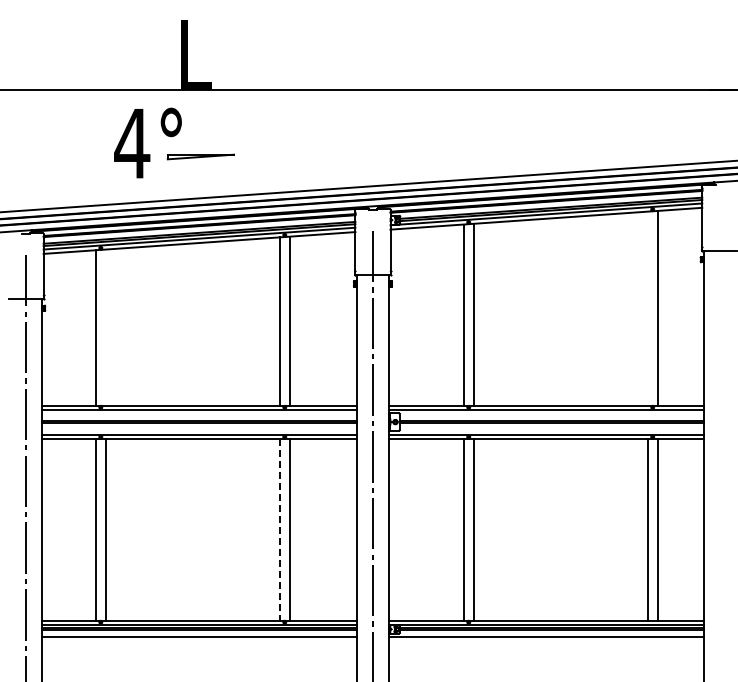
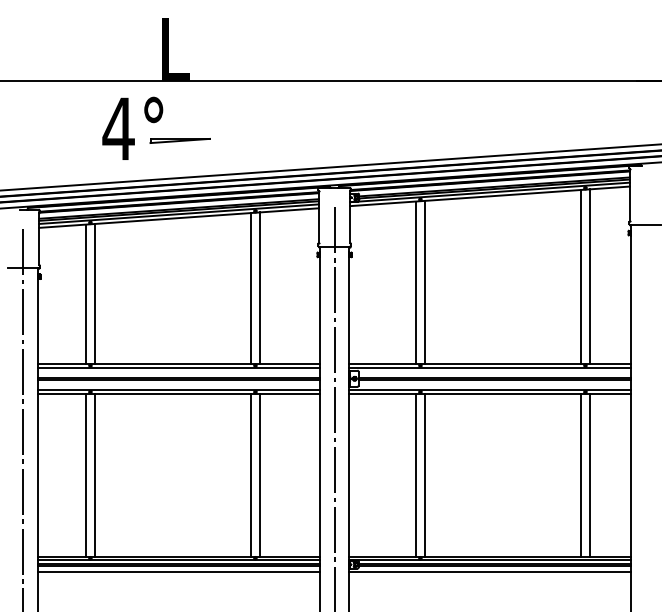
line: (647, 308) -> (580, 276), added
line: (105, 327) -> (94, 293), added
line: (279, 529) -> (250, 475), dashed -> solid

